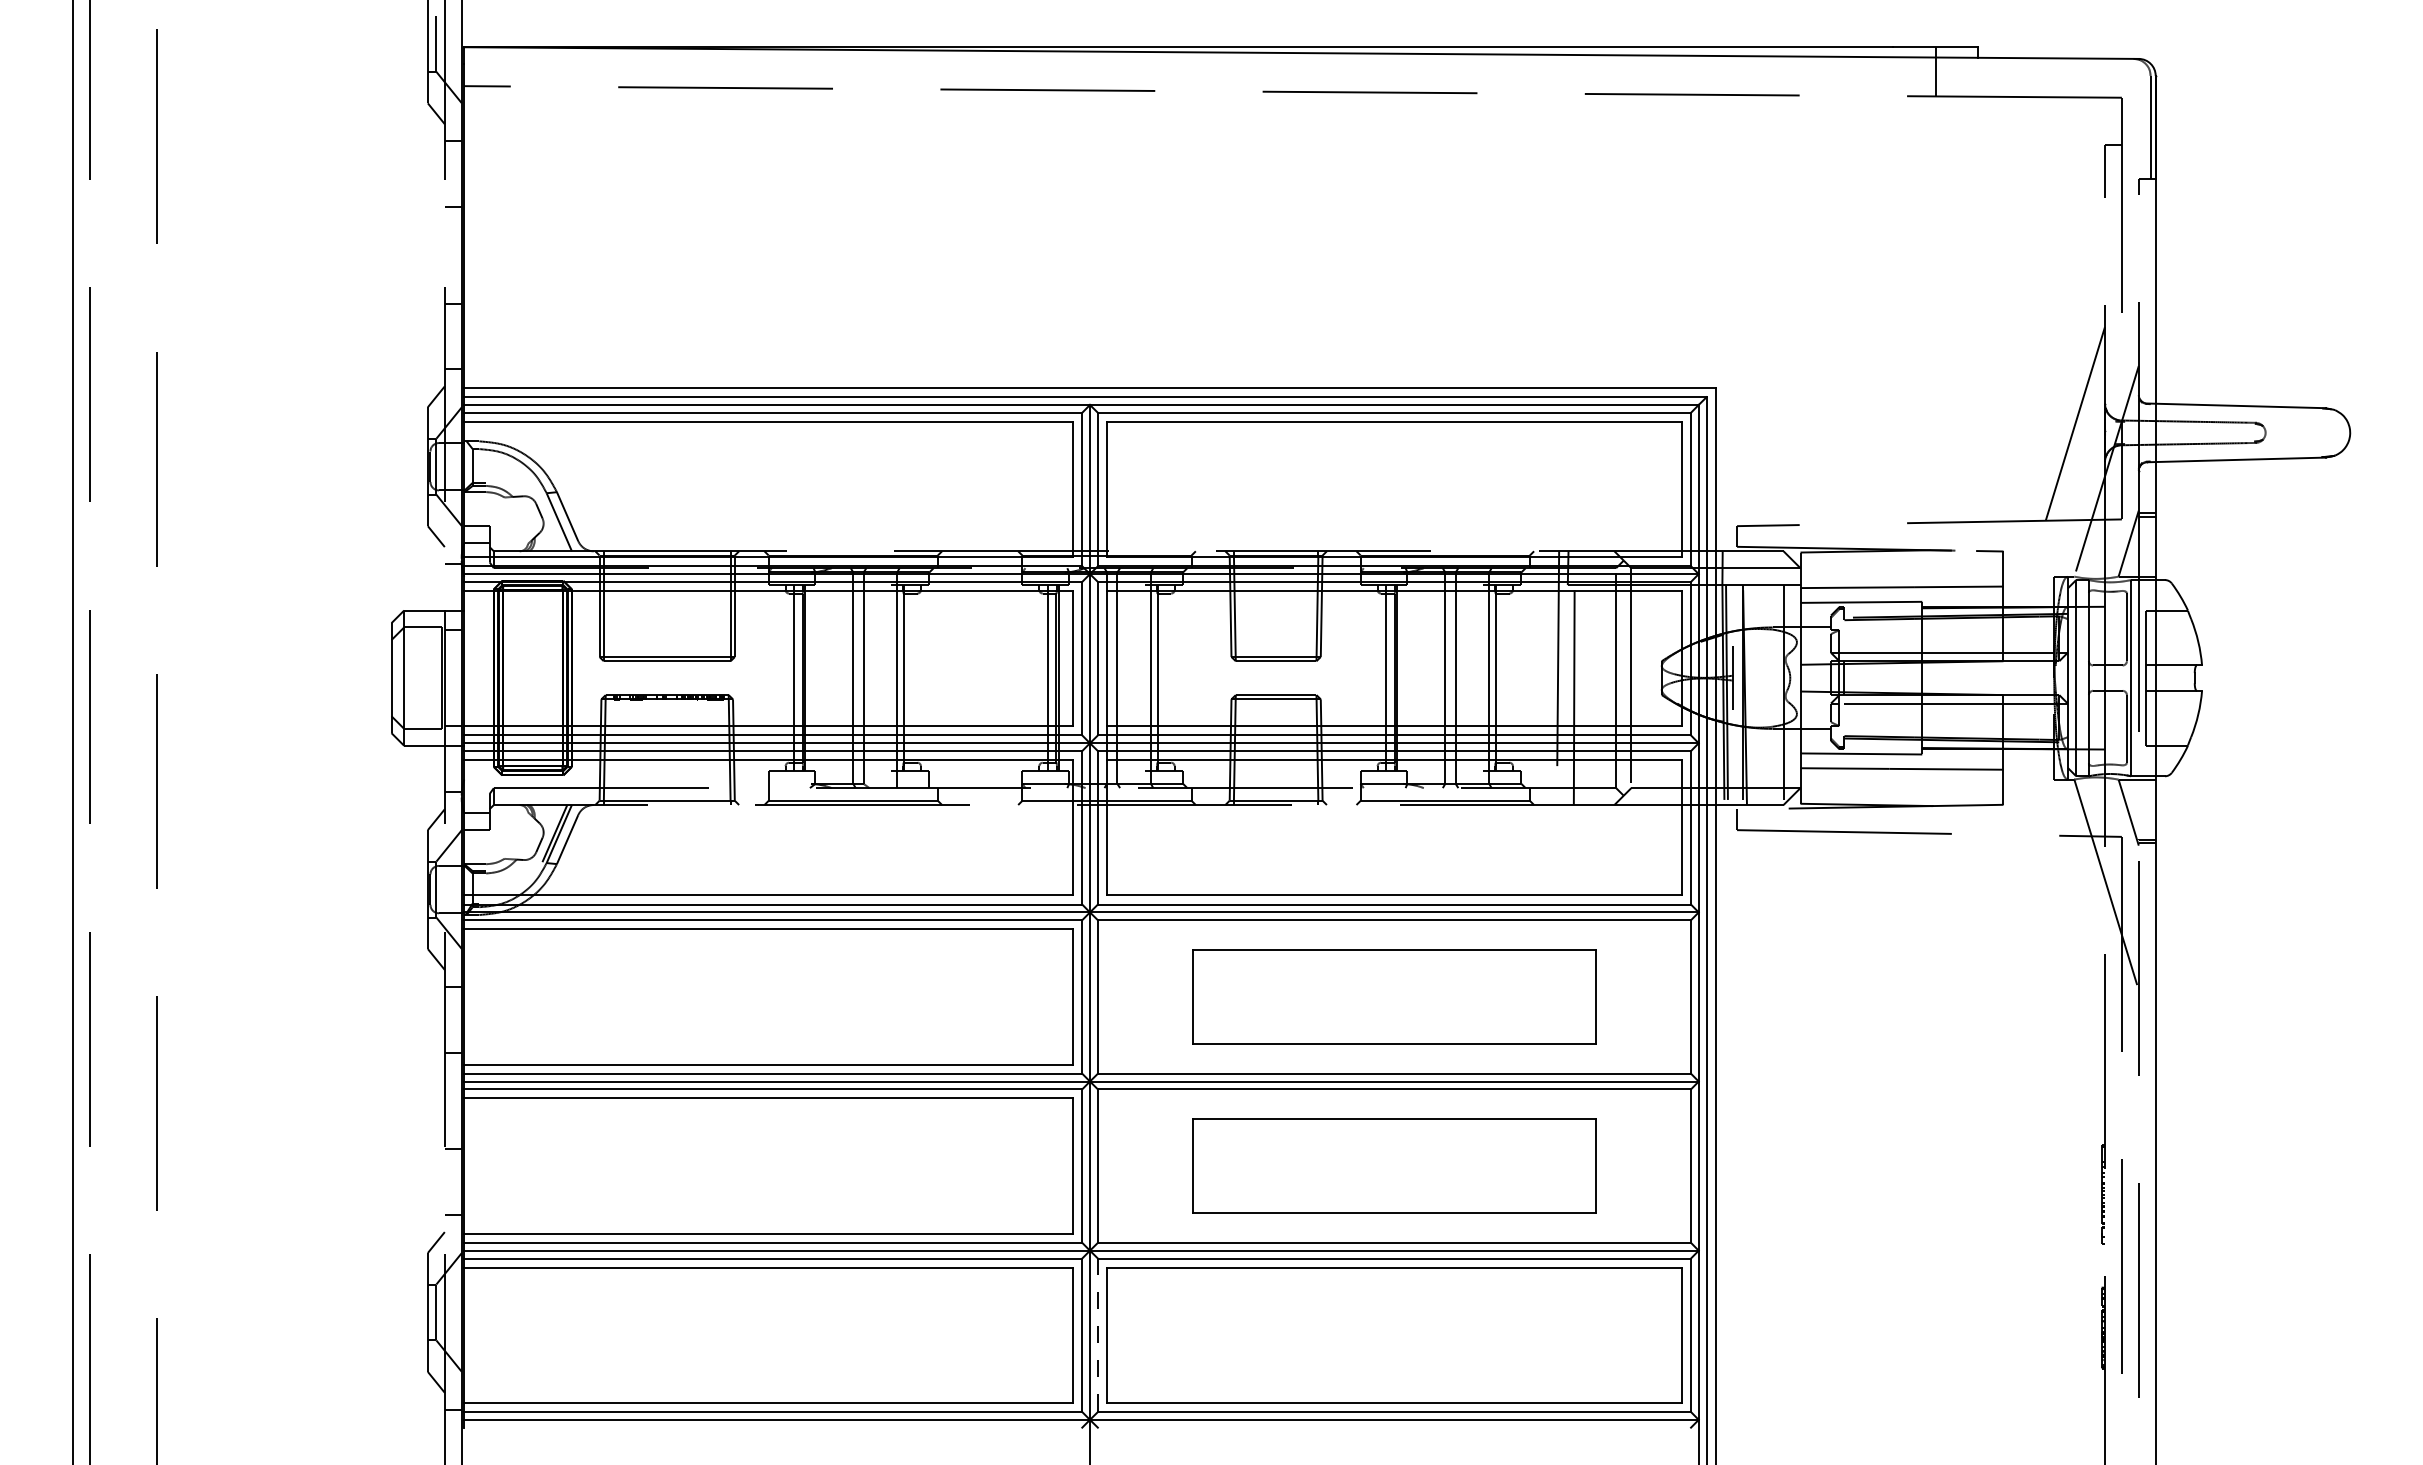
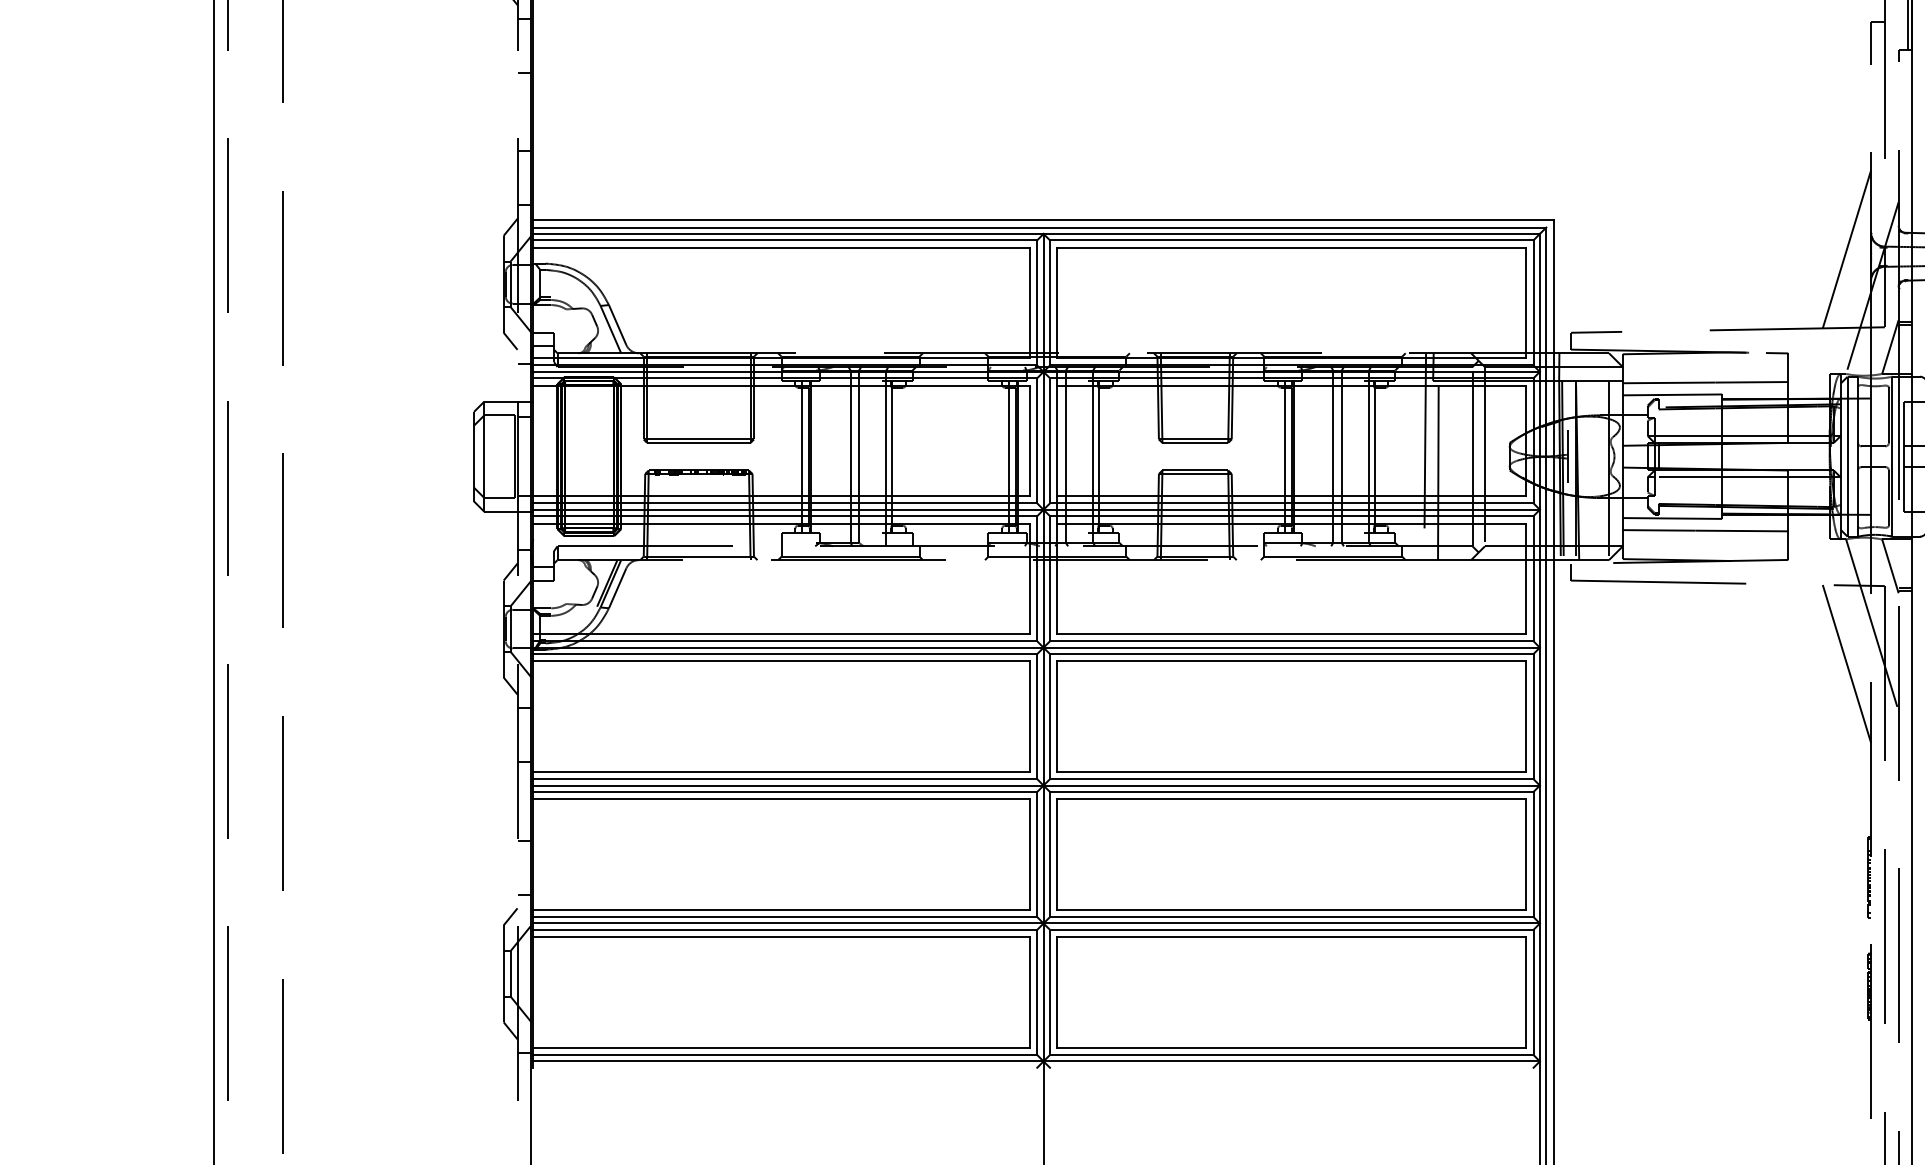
line: (2074, 932) -> (1846, 664), added
part: (1394, 996) -> (1291, 716), size x1.43
part: (1394, 1165) -> (1291, 854), size x1.43
line: (1097, 1335) -> (1049, 992), dashed -> solid

